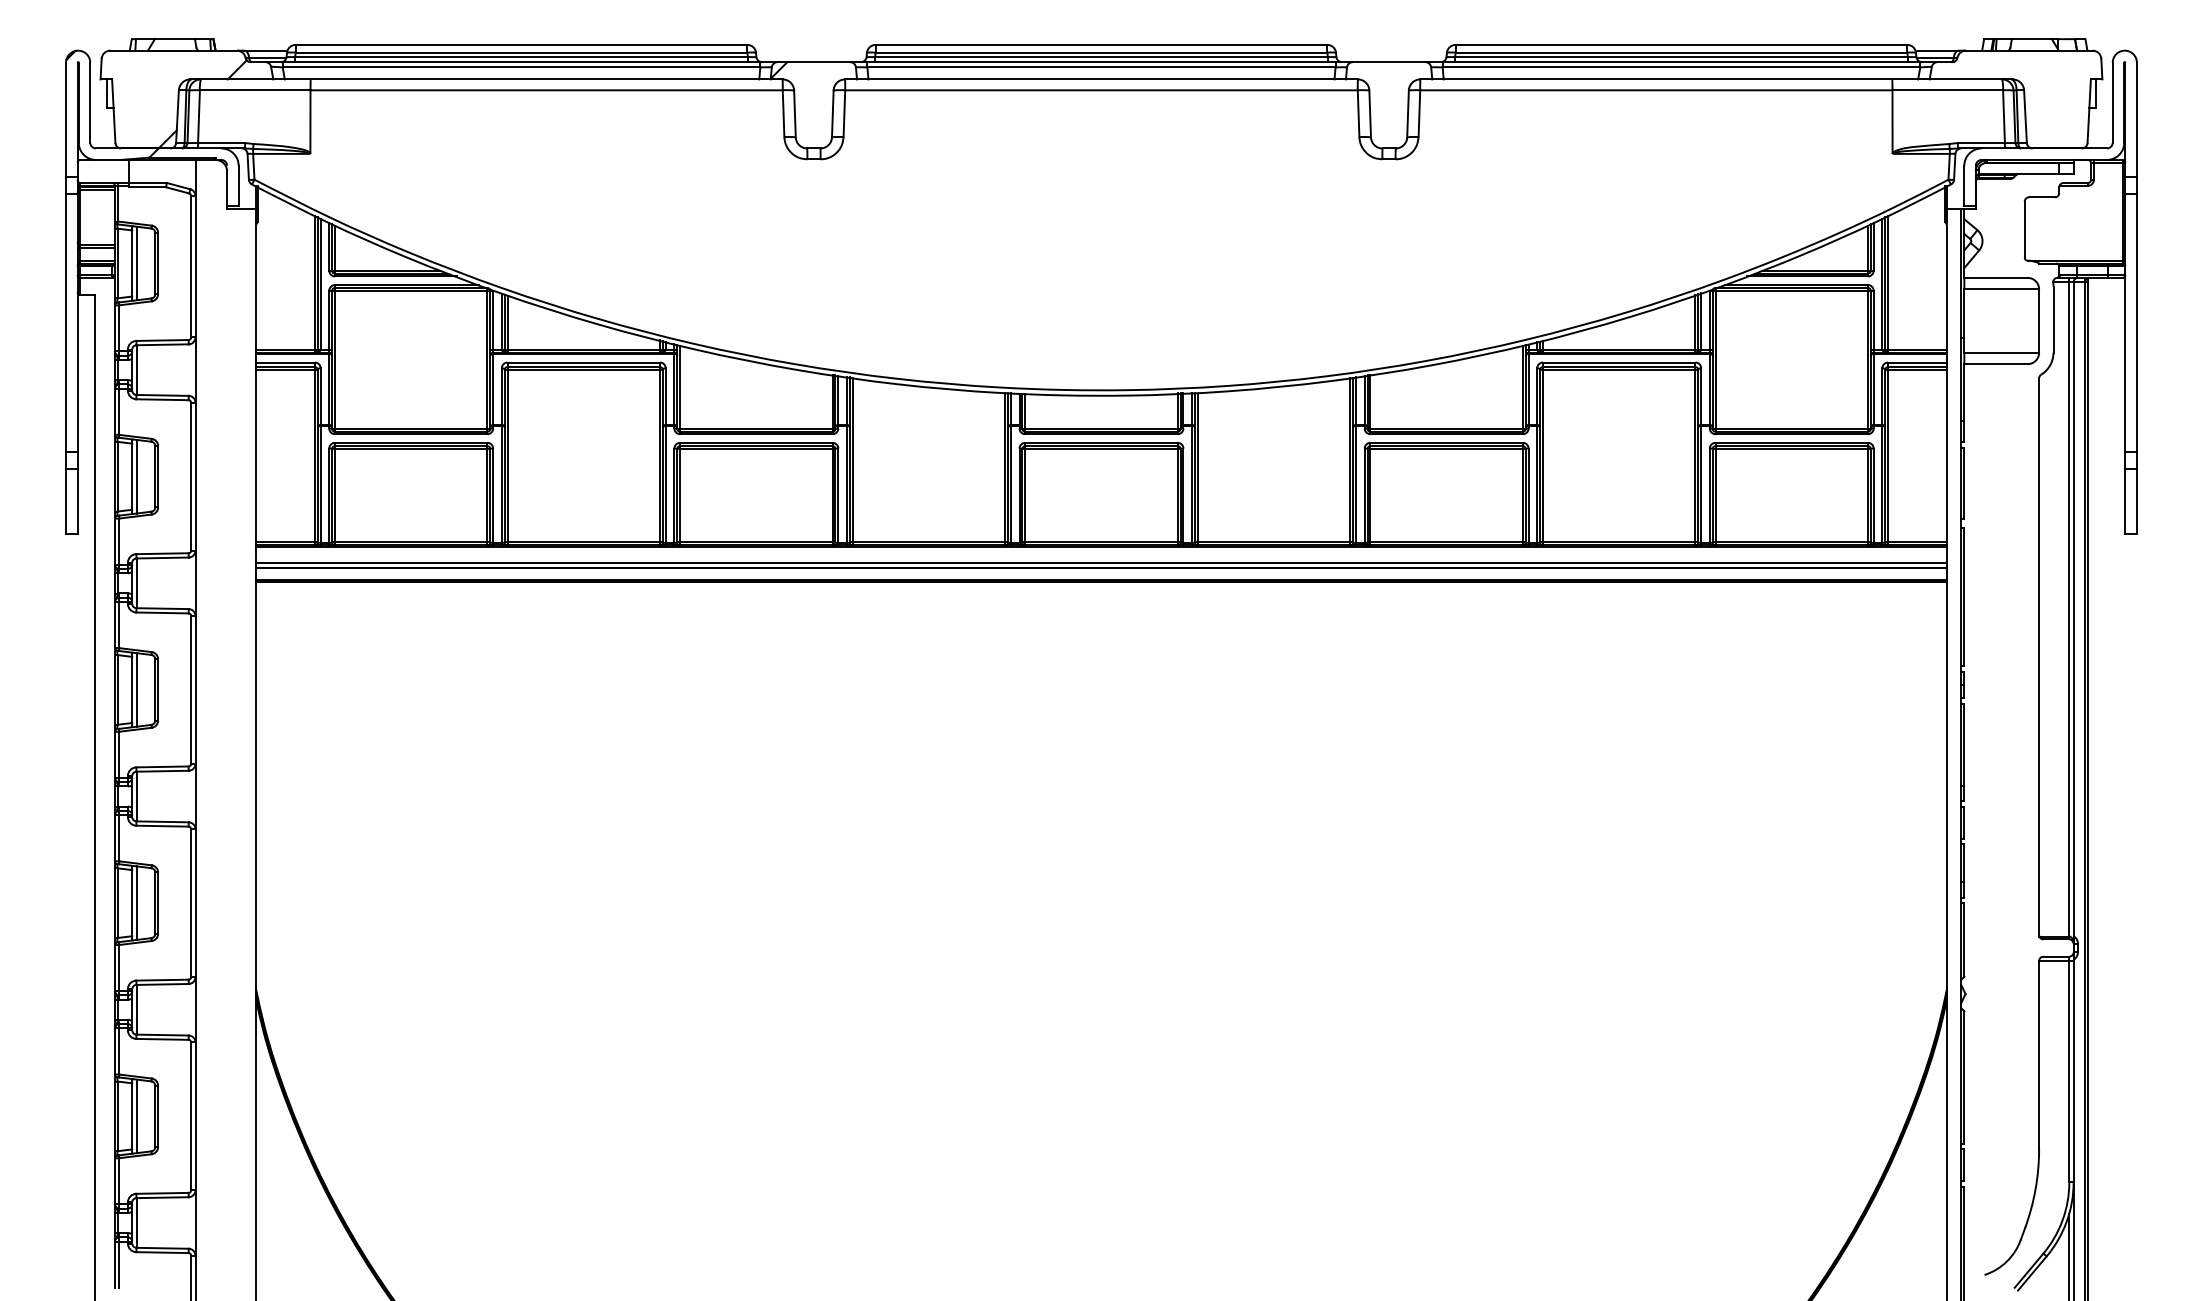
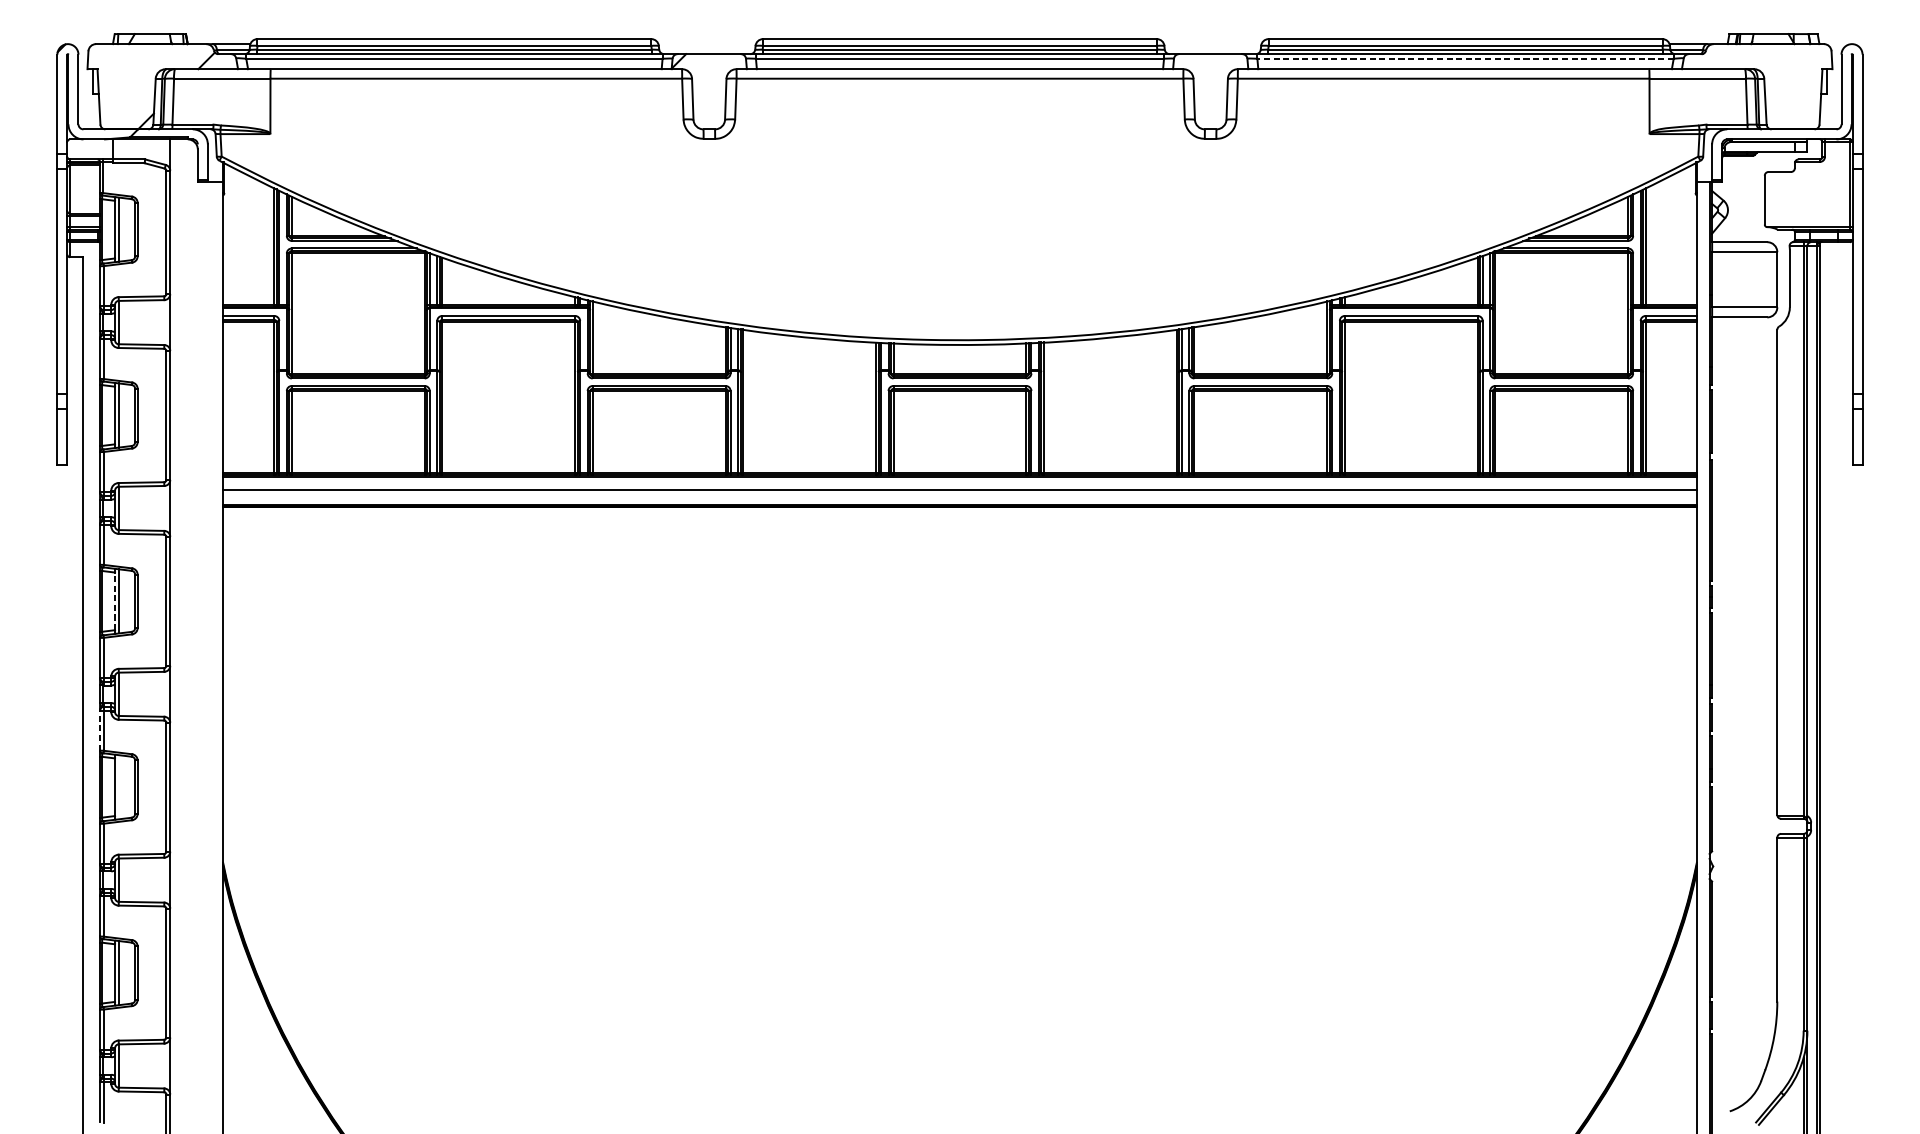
line: (1681, 67) -> (1465, 58), solid -> dashed
line: (1101, 568) -> (960, 495), removed
line: (132, 689) -> (115, 600), solid -> dashed
line: (114, 838) -> (99, 730), solid -> dashed
line: (136, 902) -> (118, 786), removed

